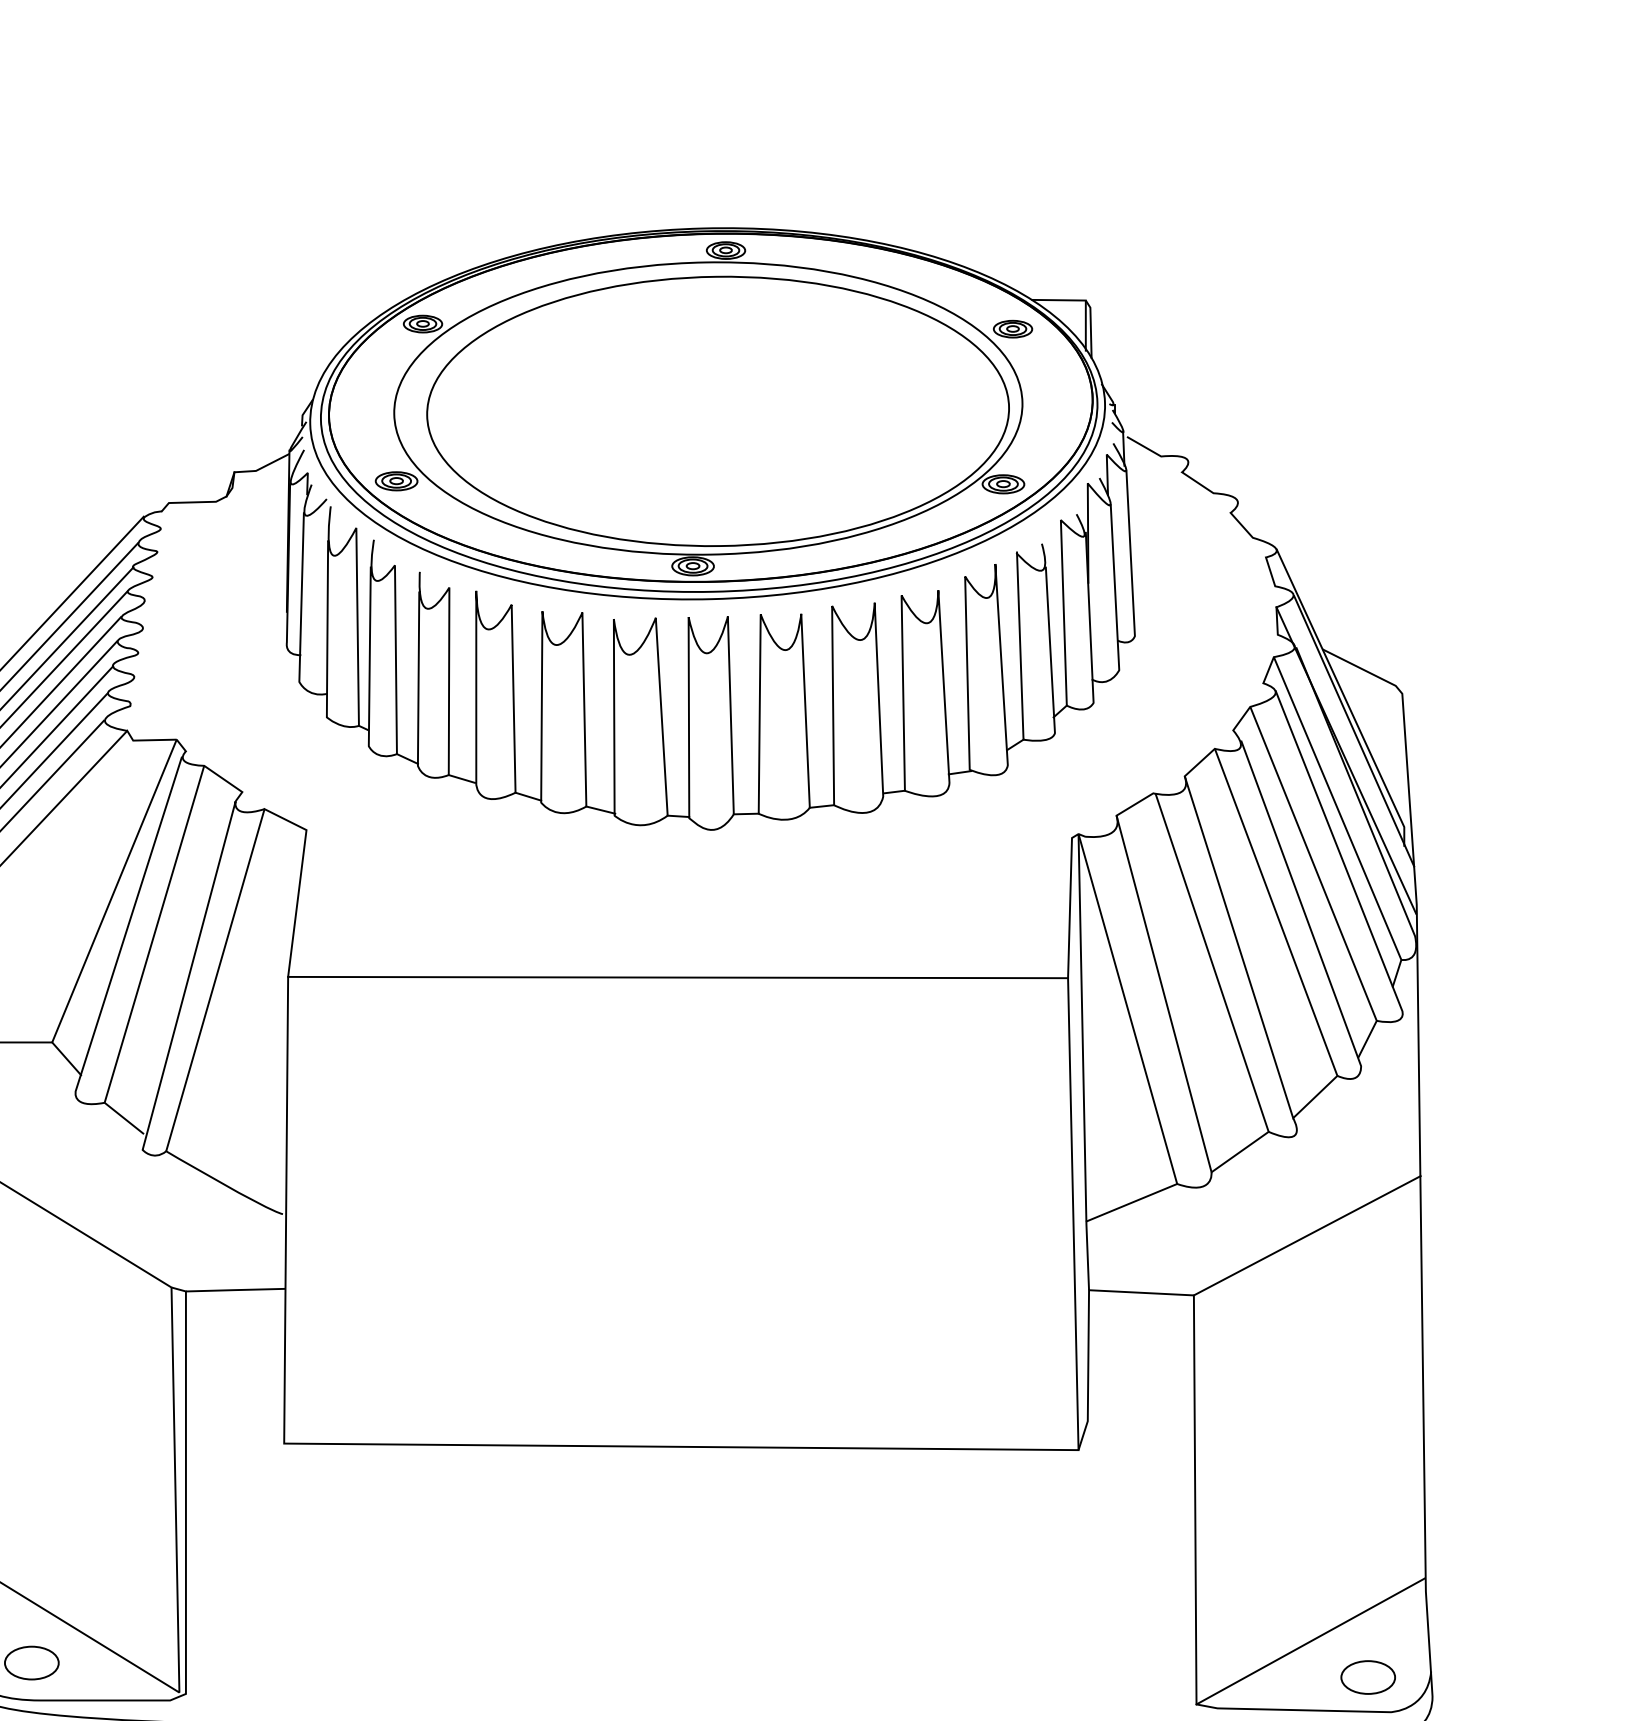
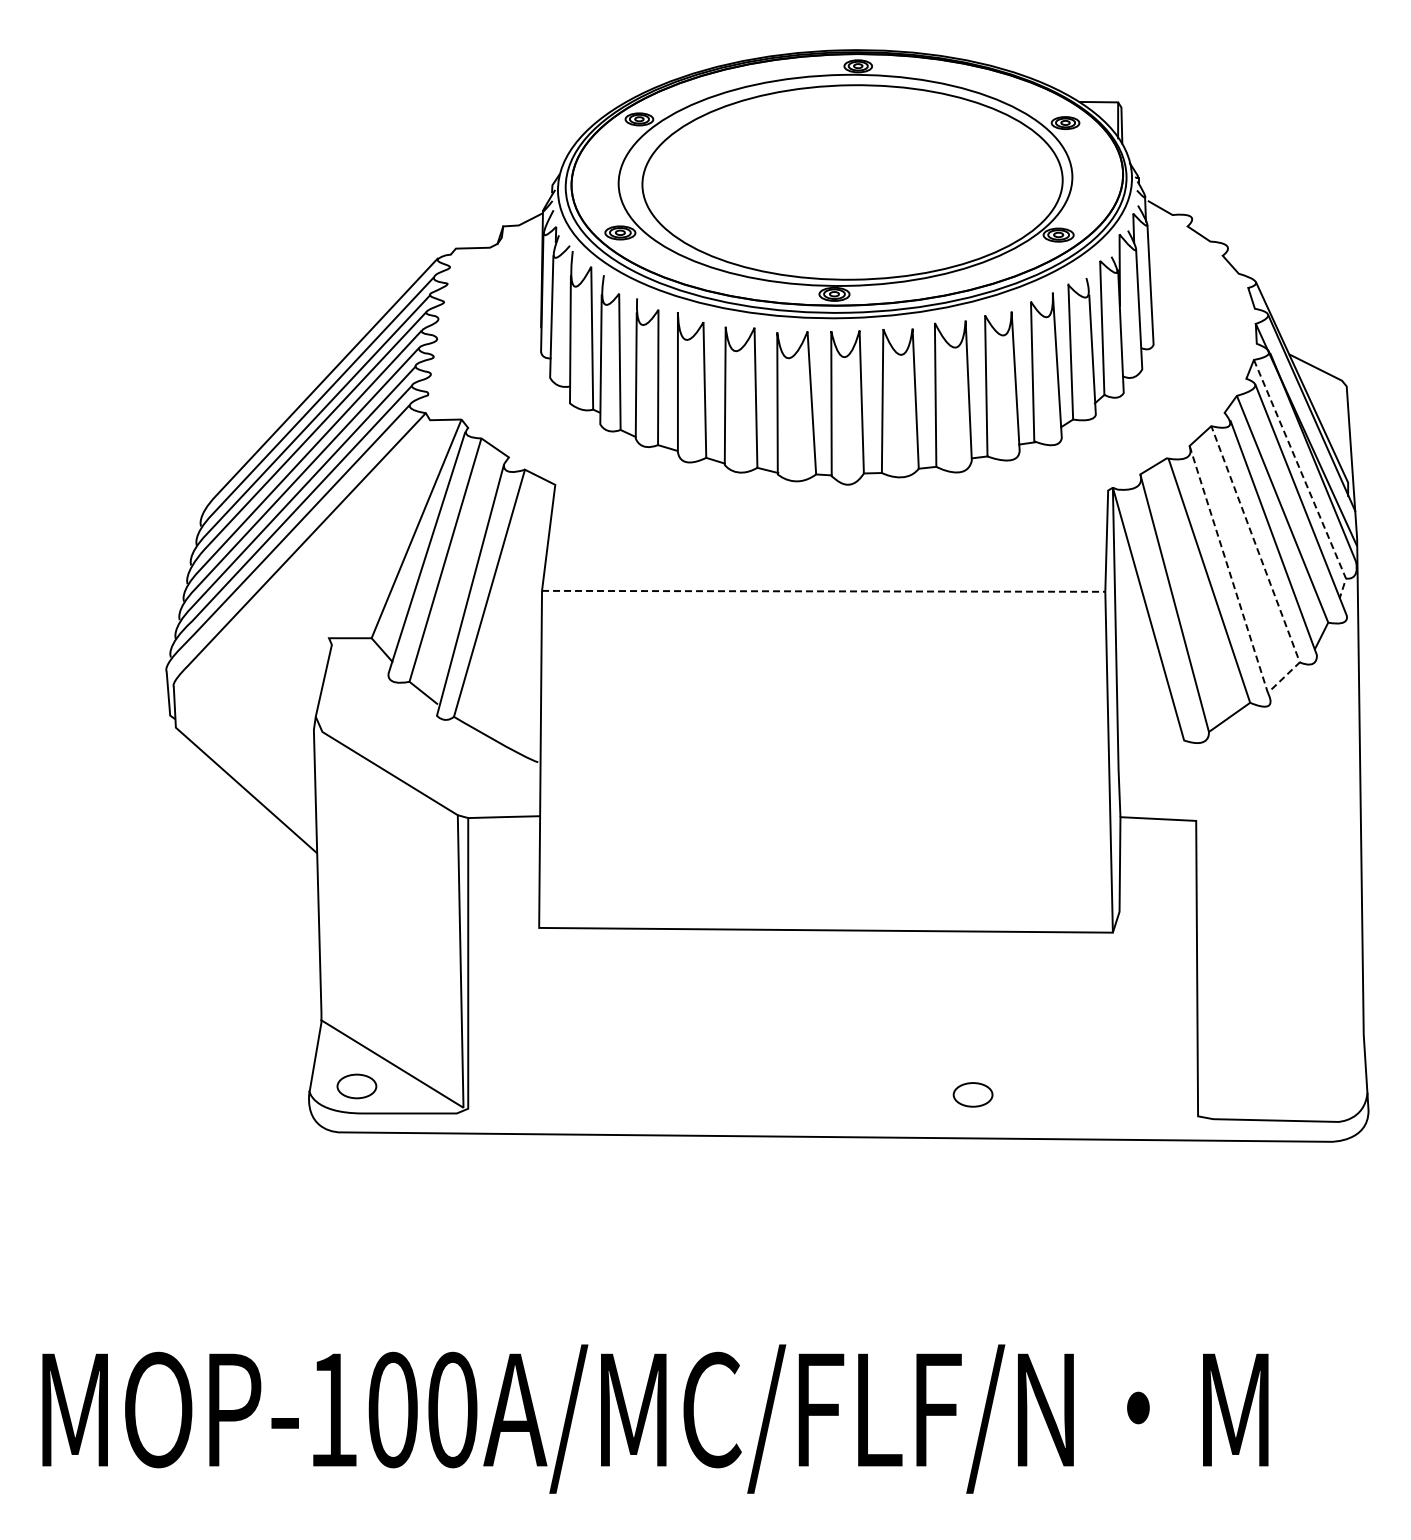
line: (1343, 822) -> (1304, 479), solid -> dashed
line: (677, 977) -> (823, 591), solid -> dashed
line: (1313, 1099) -> (1282, 679), solid -> dashed
line: (1132, 1202) -> (1151, 753), removed
line: (1306, 1235) -> (1277, 777), removed
line: (1310, 1640) -> (1280, 1070), removed
part: (1367, 1676) -> (972, 1094), moved

